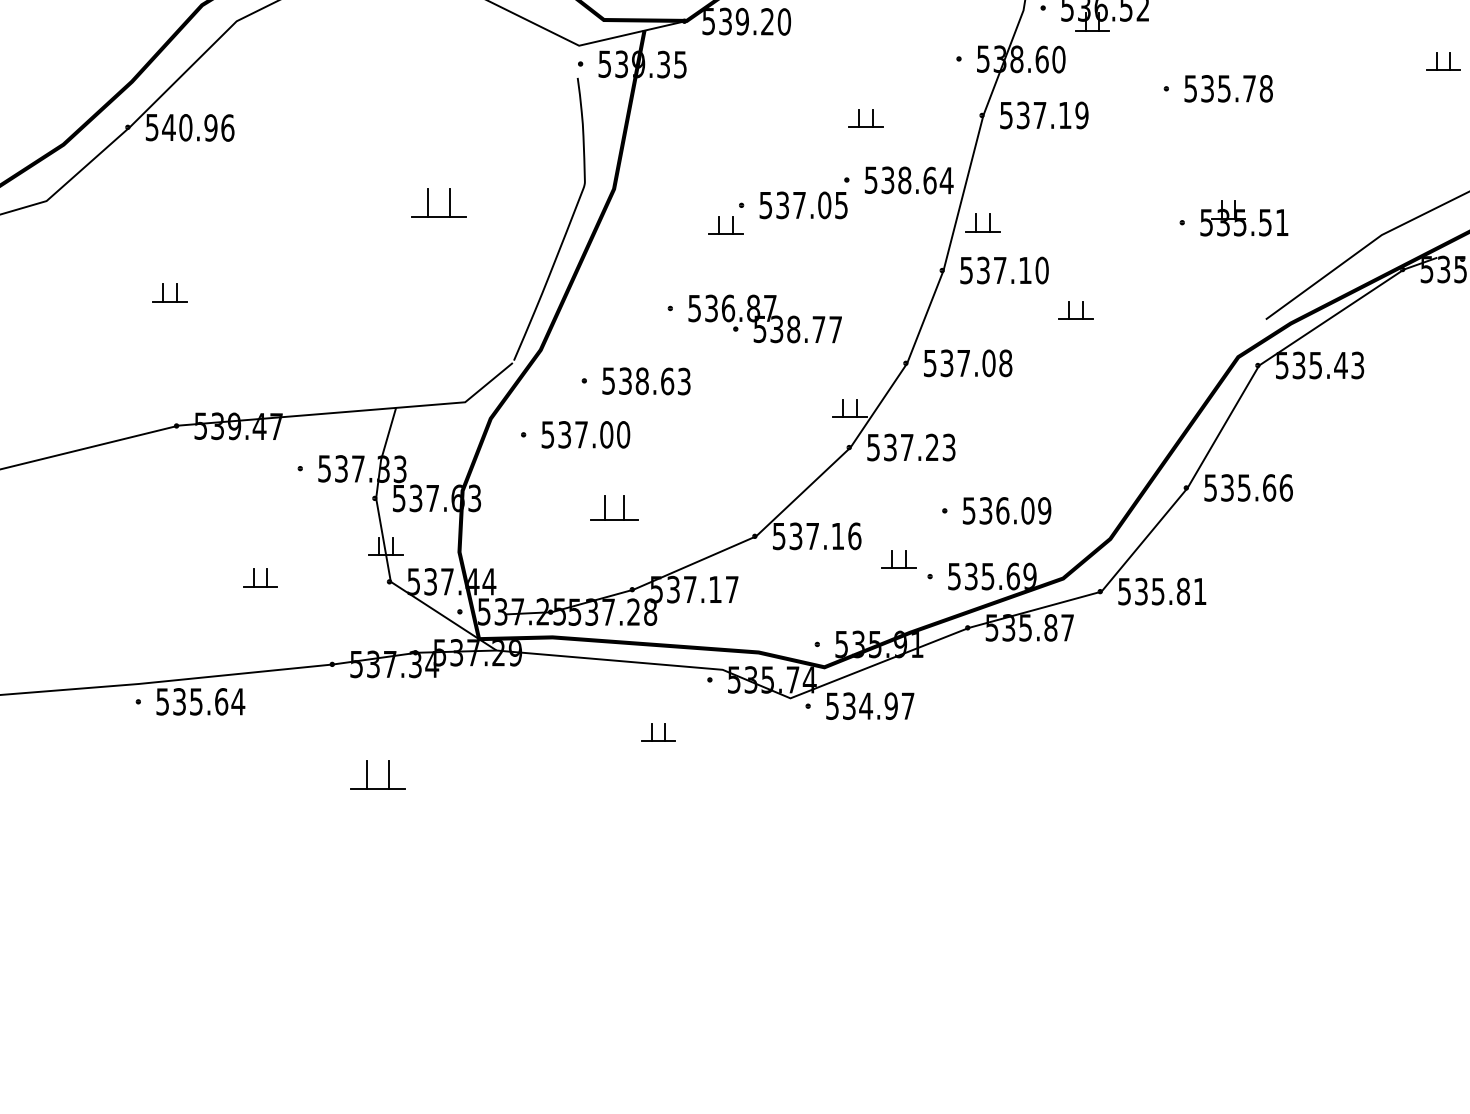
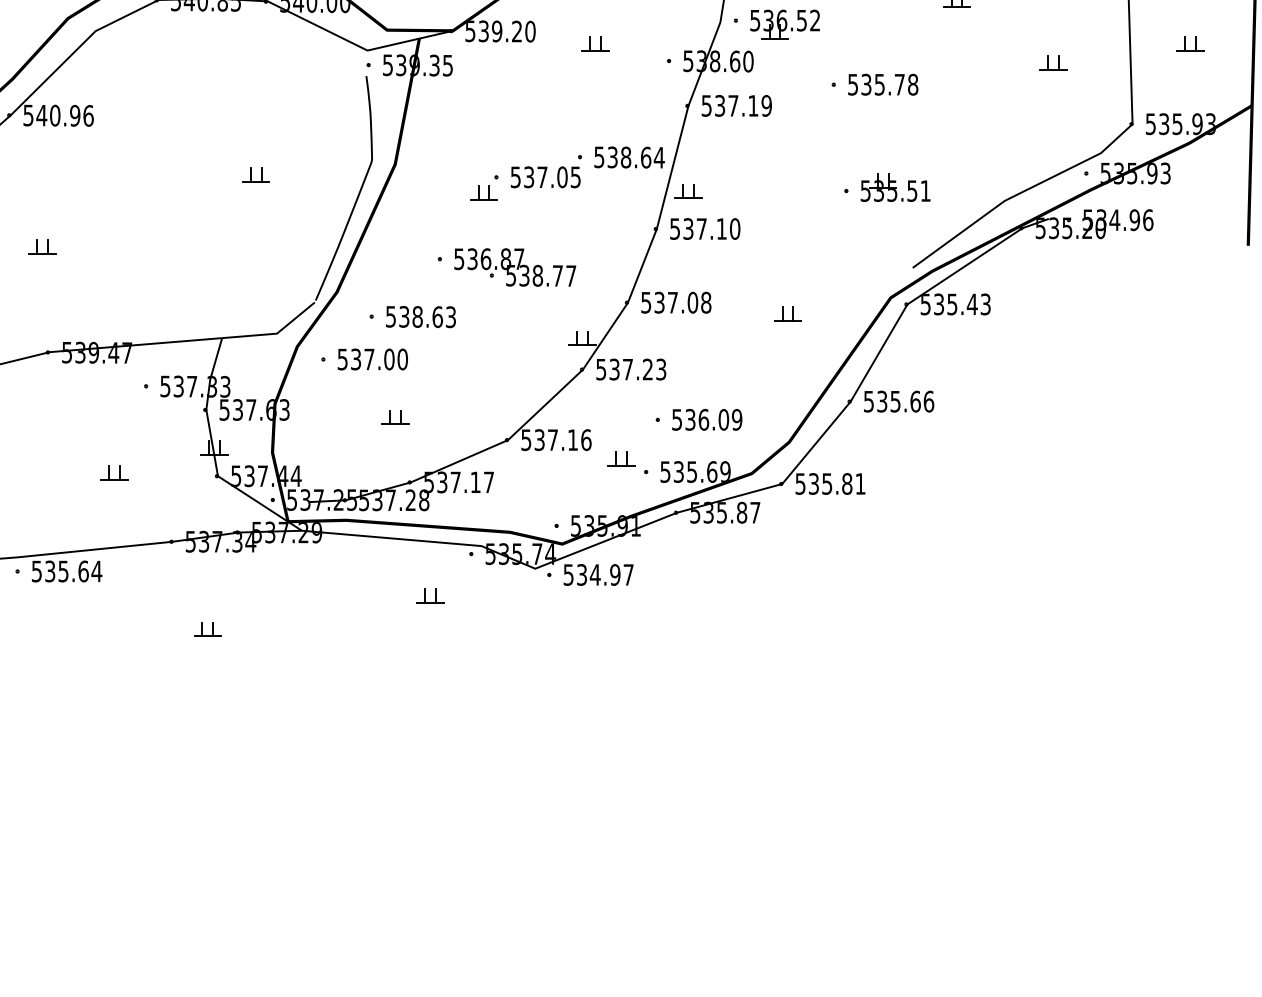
part: (866, 117) -> (595, 43), moved
part: (438, 201) -> (255, 174), size x0.62
part: (1075, 310) -> (787, 313), moved
part: (614, 507) -> (395, 417), size x0.71
part: (377, 774) -> (207, 629), size x0.62

